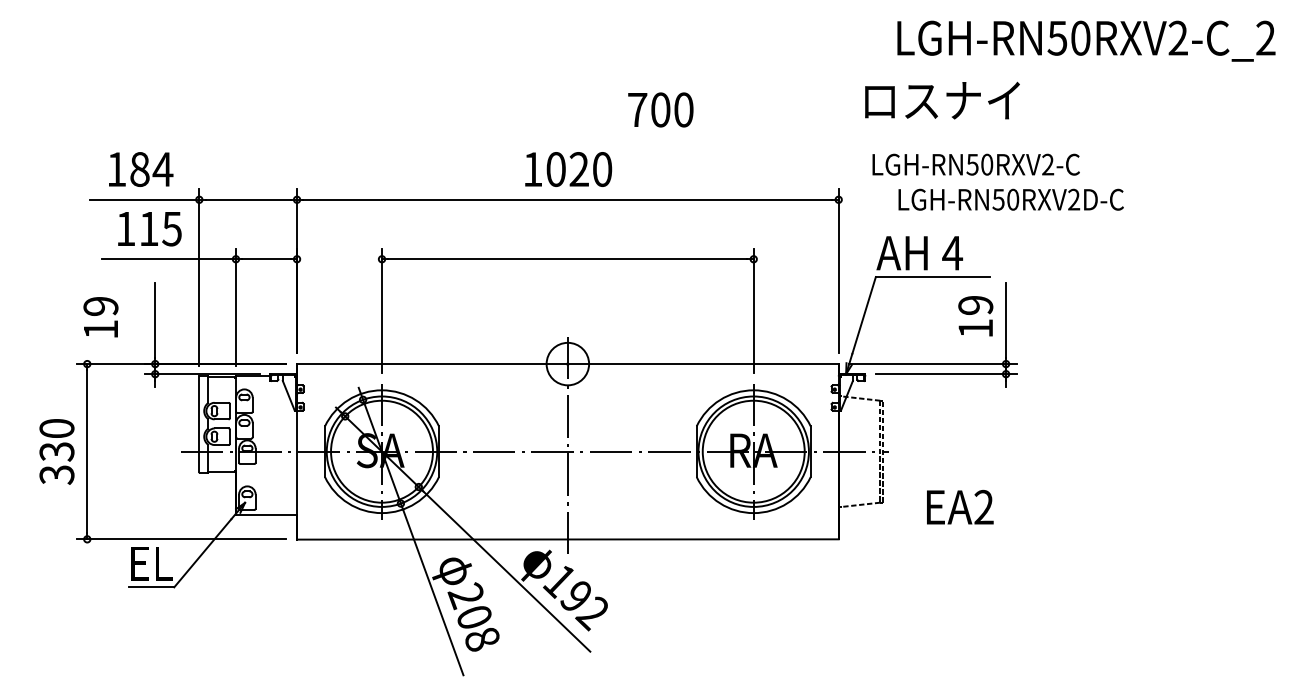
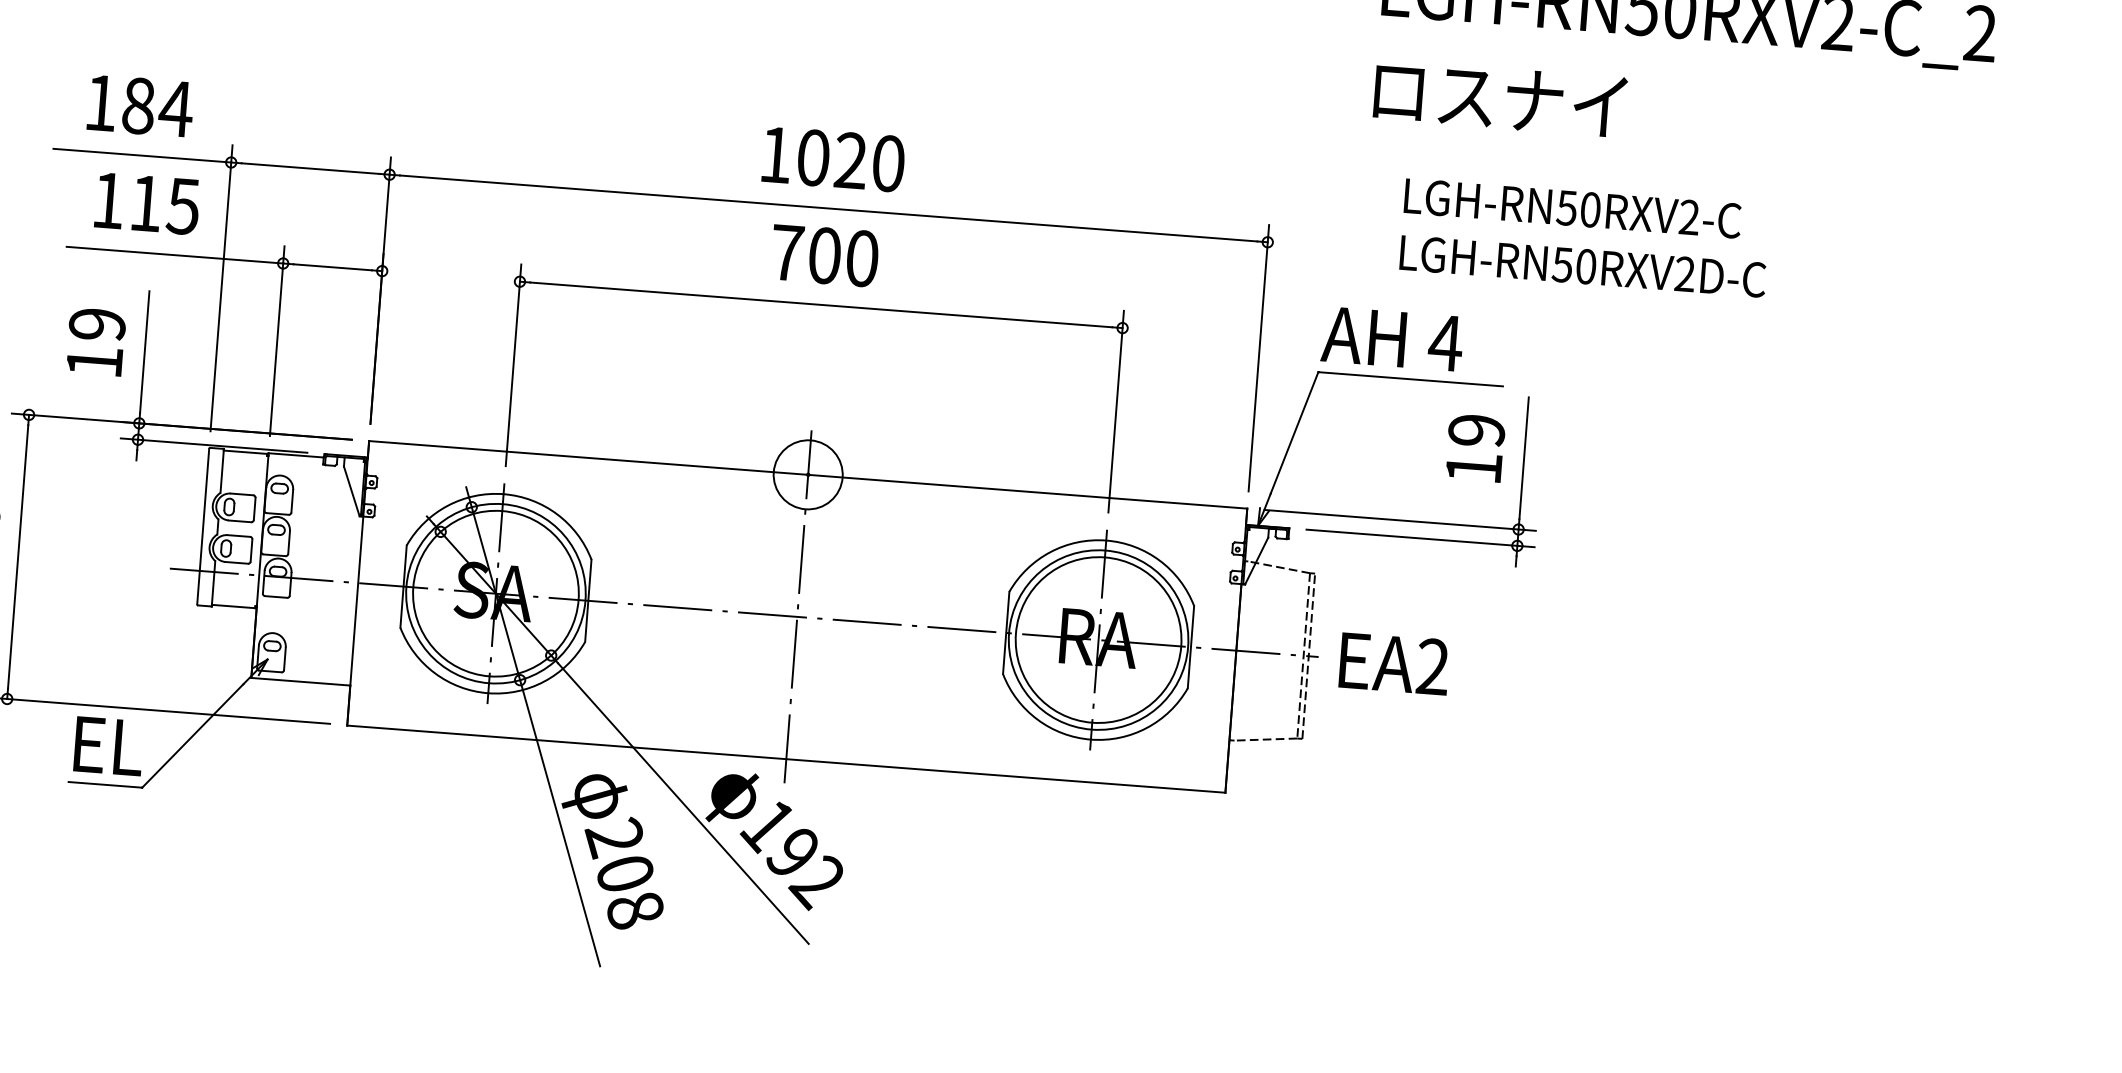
text: (942, 100) -> (1500, 98), moved
text: (660, 109) -> (824, 254), moved
text: (975, 164) -> (1571, 208), moved
text: (1010, 199) -> (1582, 265), moved
text: (100, 317) -> (95, 342), moved
text: (960, 506) -> (1394, 662), moved

